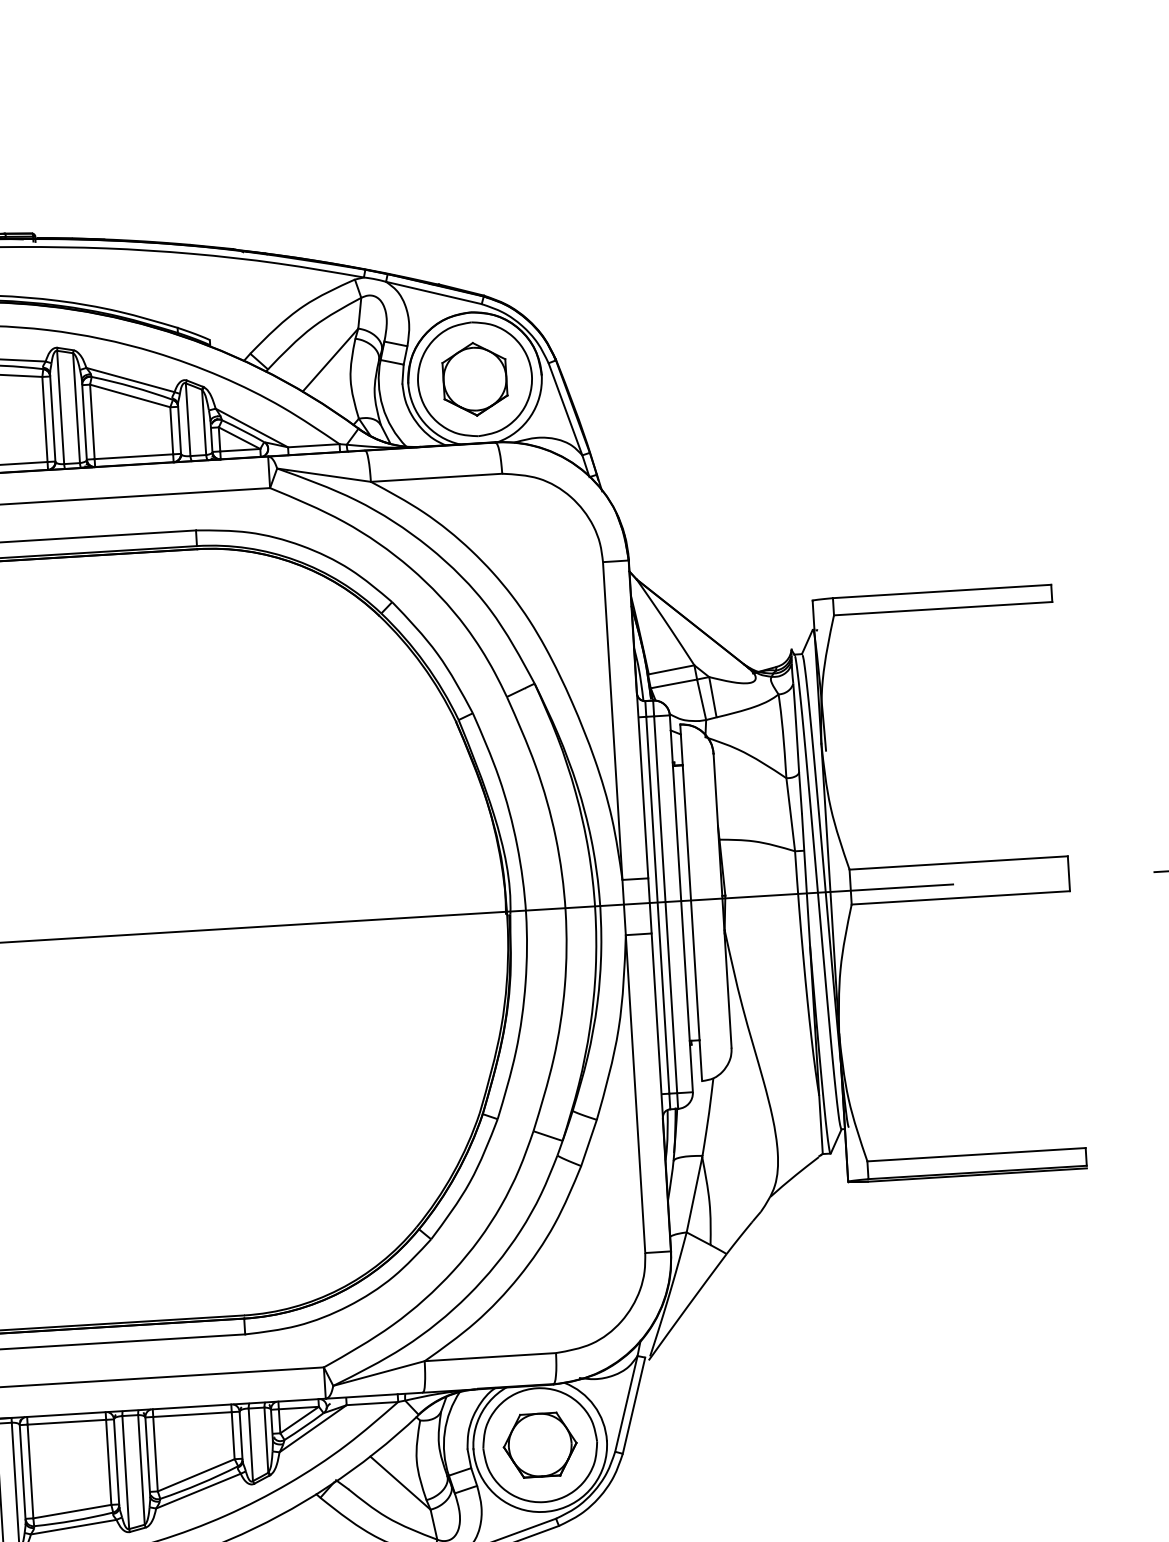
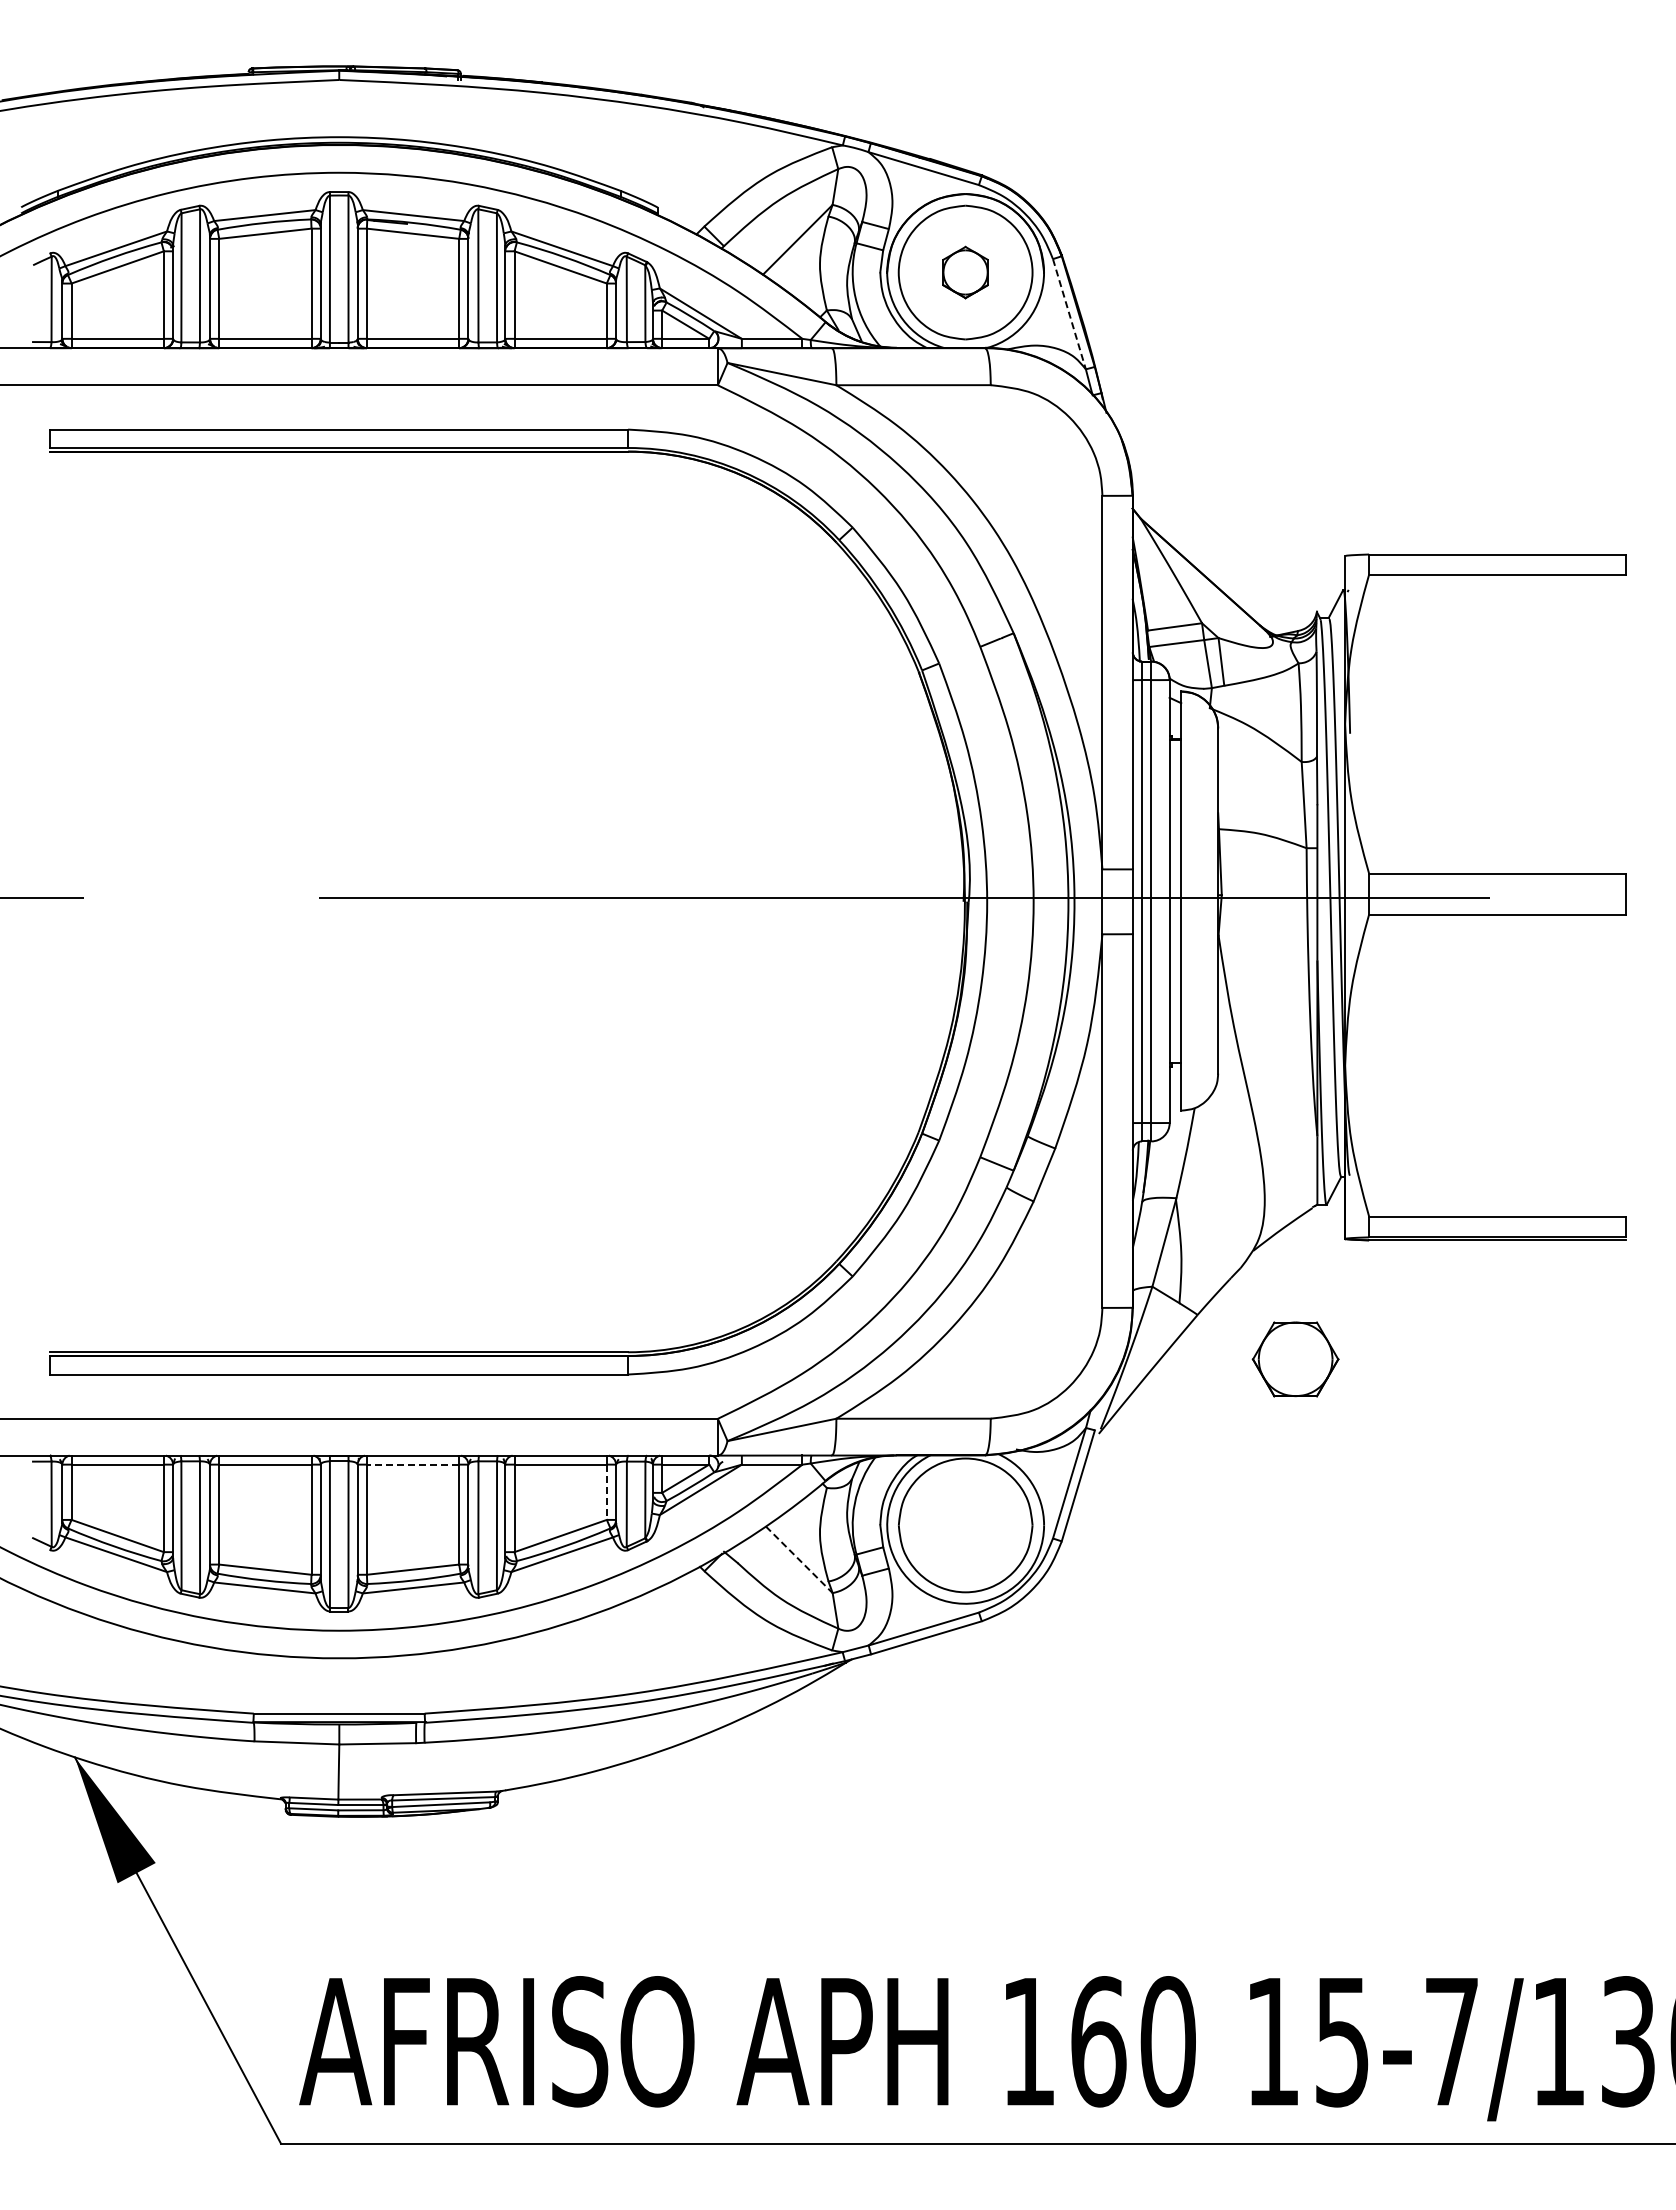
part: (474, 379) -> (965, 272), size x0.6
line: (565, 409) -> (1069, 314), solid -> dashed
line: (66, 1422) -> (412, 1464), solid -> dashed
line: (232, 1435) -> (606, 1492), solid -> dashed
part: (540, 1445) -> (1295, 1359), moved
line: (400, 1483) -> (799, 1560), solid -> dashed

